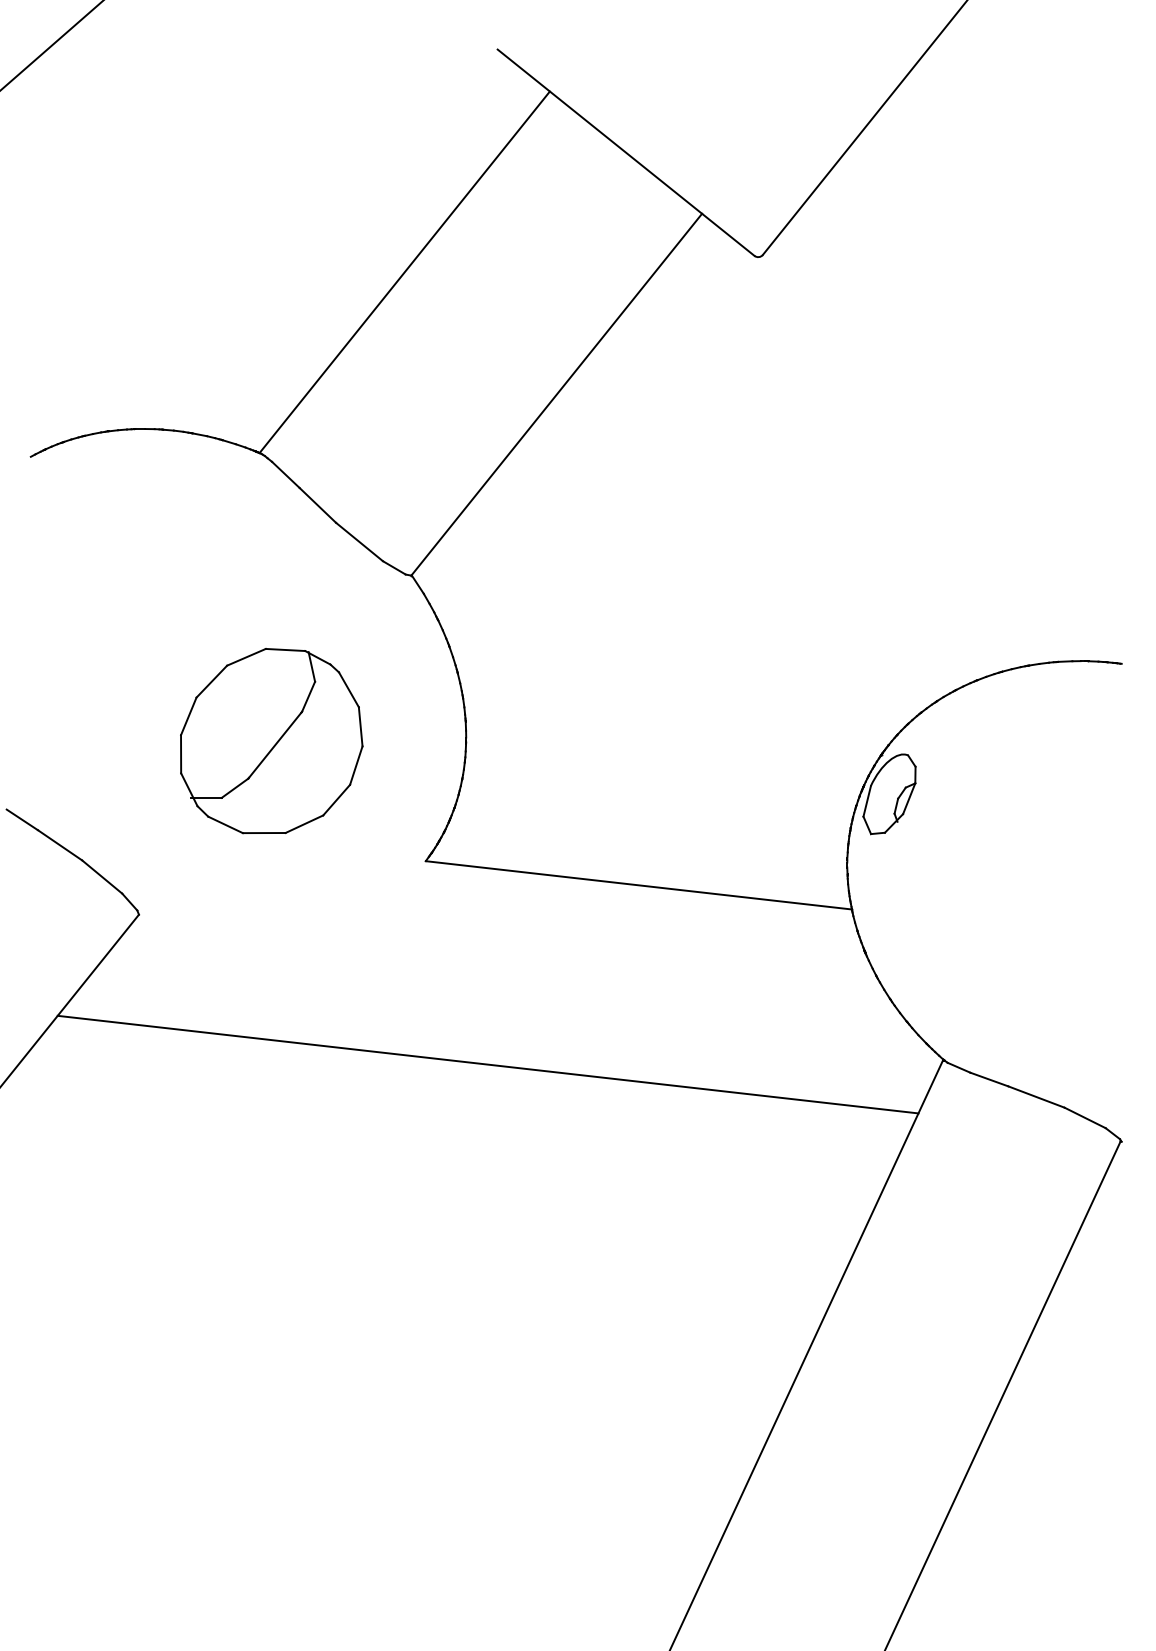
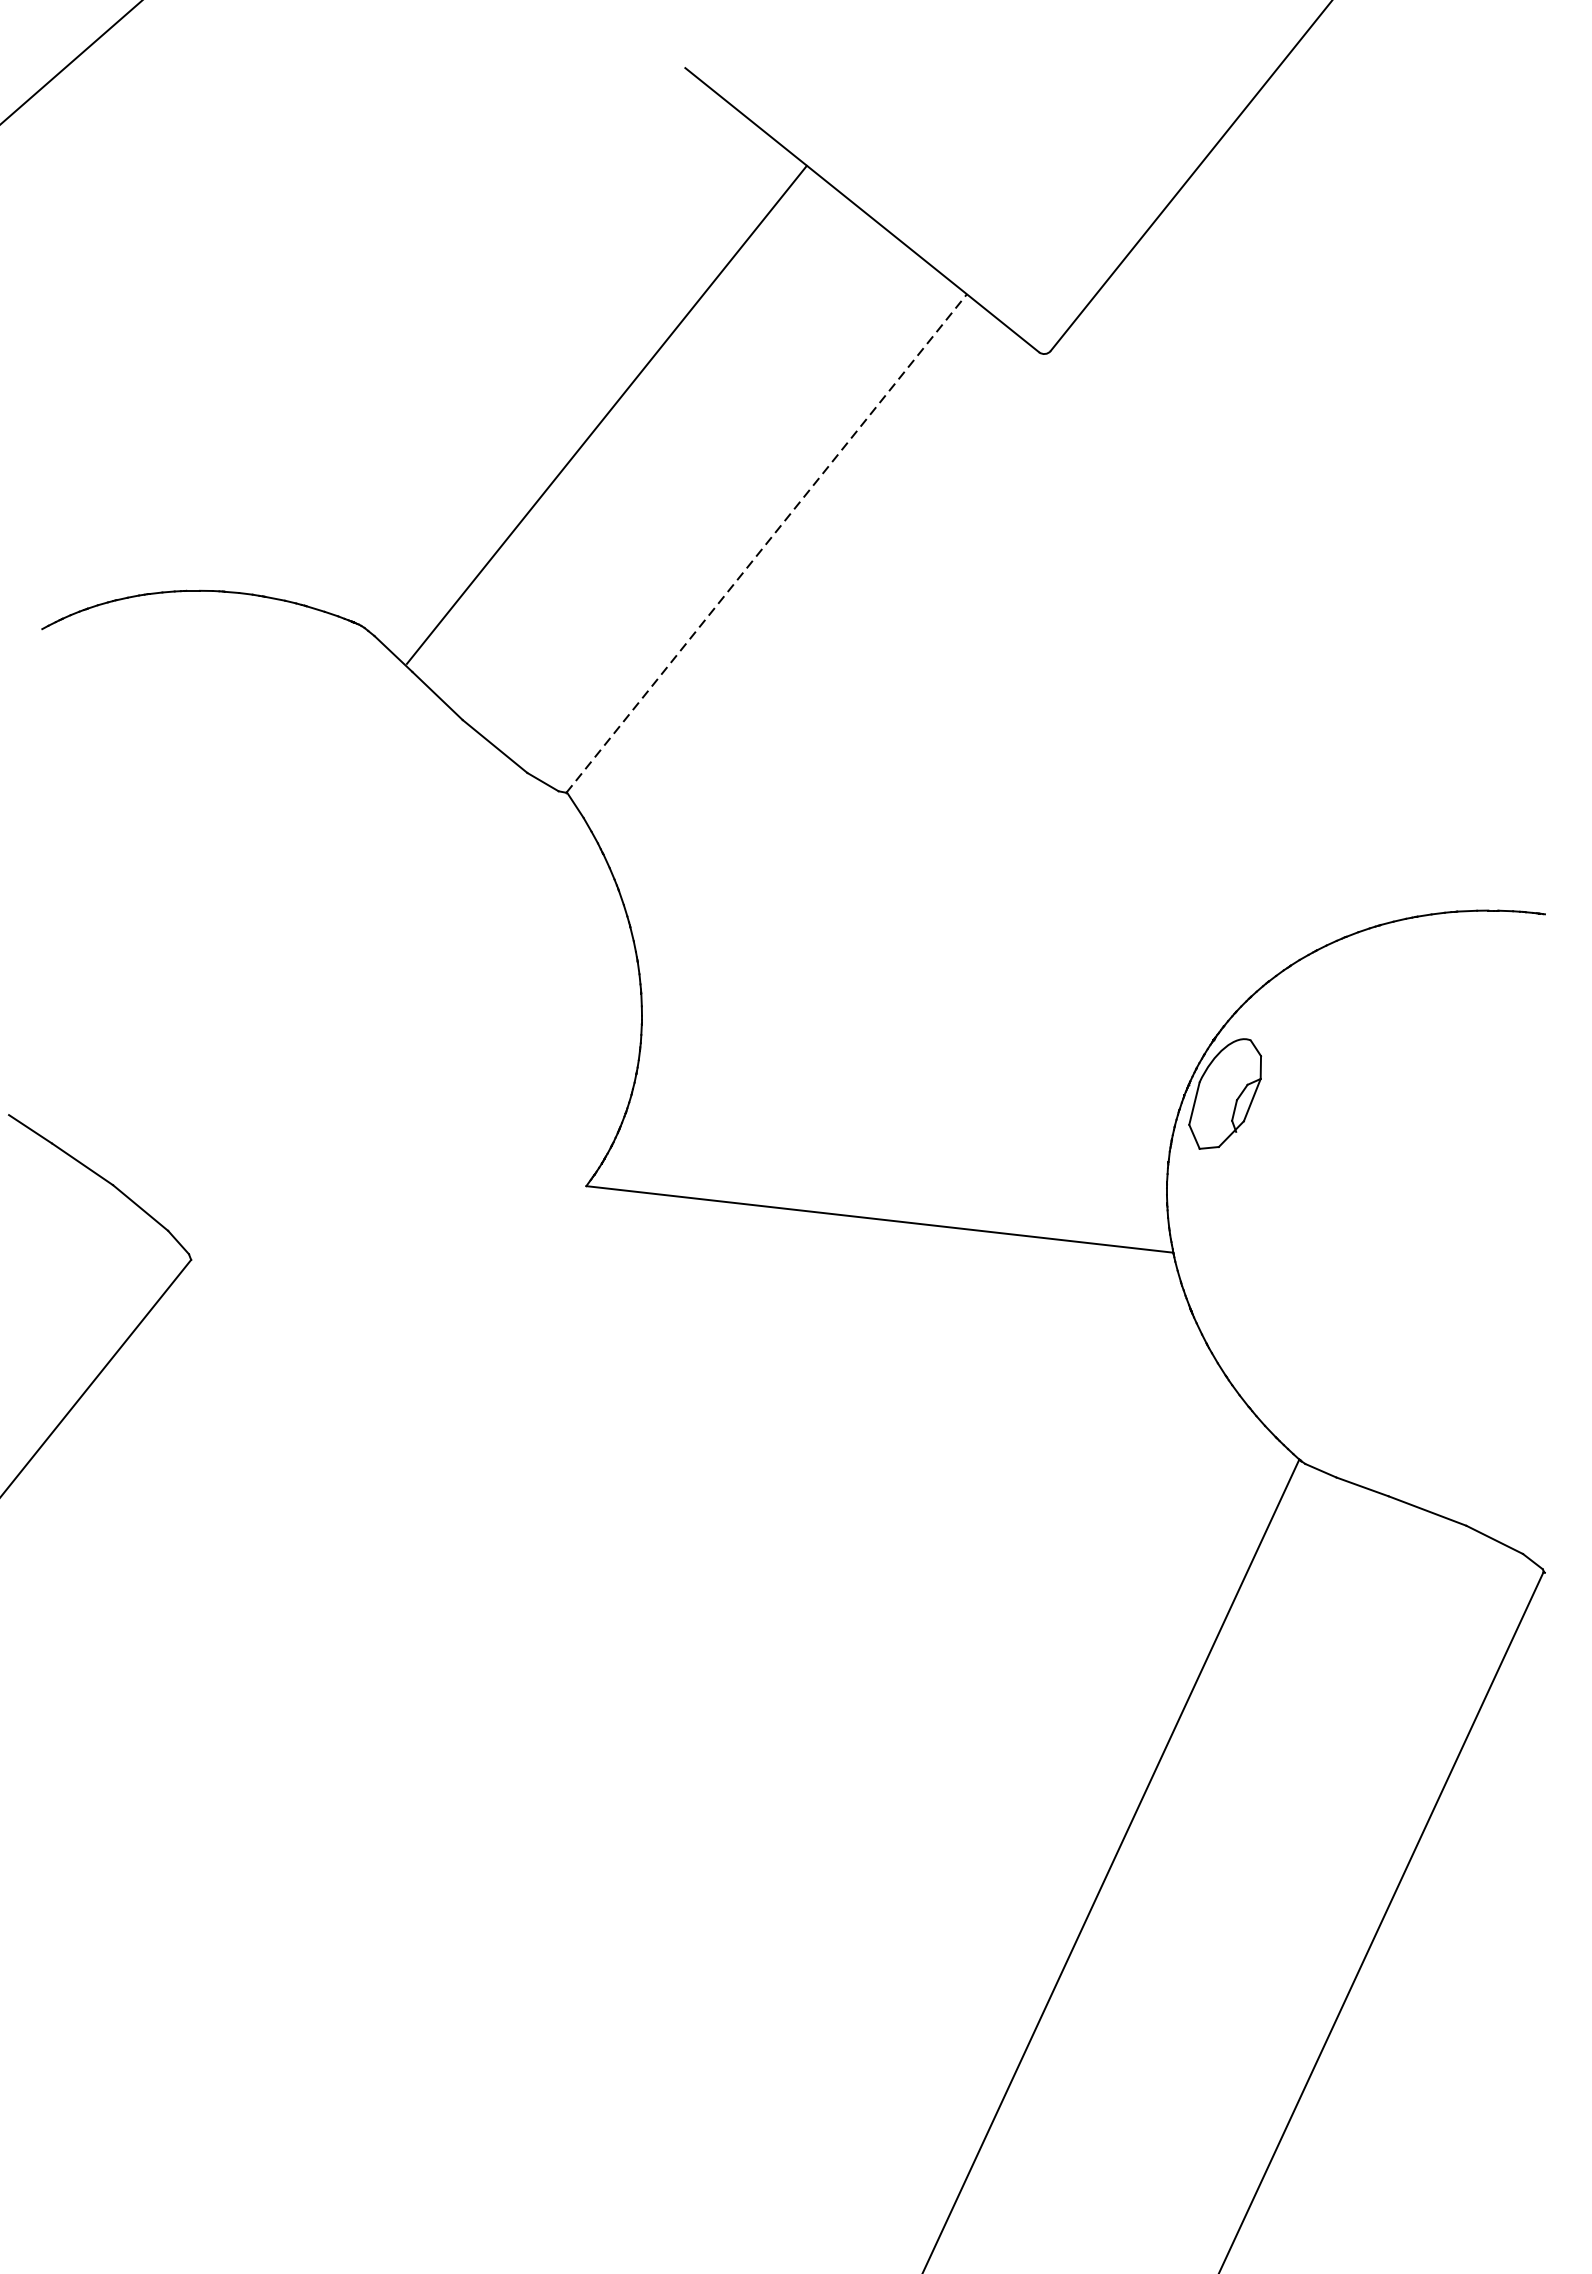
line: (404, 272) -> (606, 415), moved
line: (557, 394) -> (767, 543), solid -> dashed
part: (271, 741) -> (373, 1021), removed
line: (487, 1064) -> (671, 1466), removed

